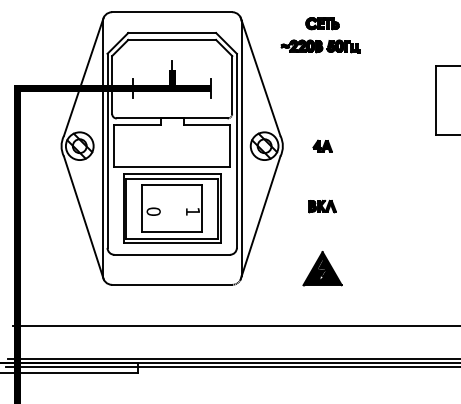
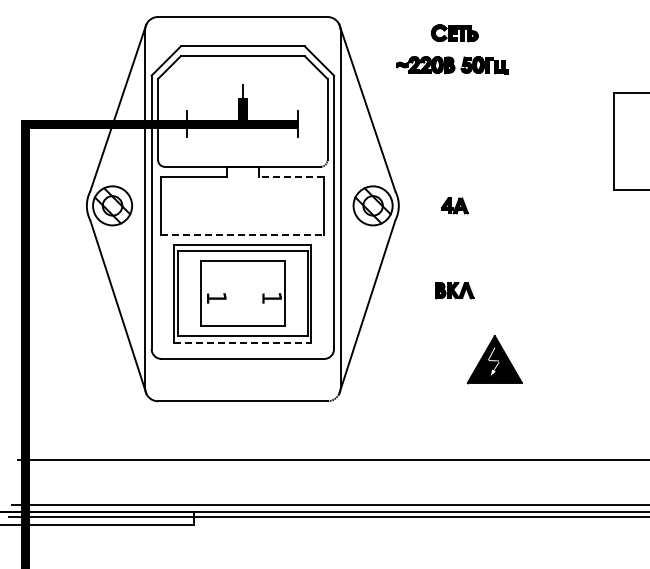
line: (206, 125) -> (291, 176), solid -> dashed
line: (172, 167) -> (243, 235), solid -> dashed
text: (153, 211) -> (216, 298), 0 -> 1
line: (172, 243) -> (243, 342), solid -> dashed
part: (322, 268) -> (494, 359), moved

